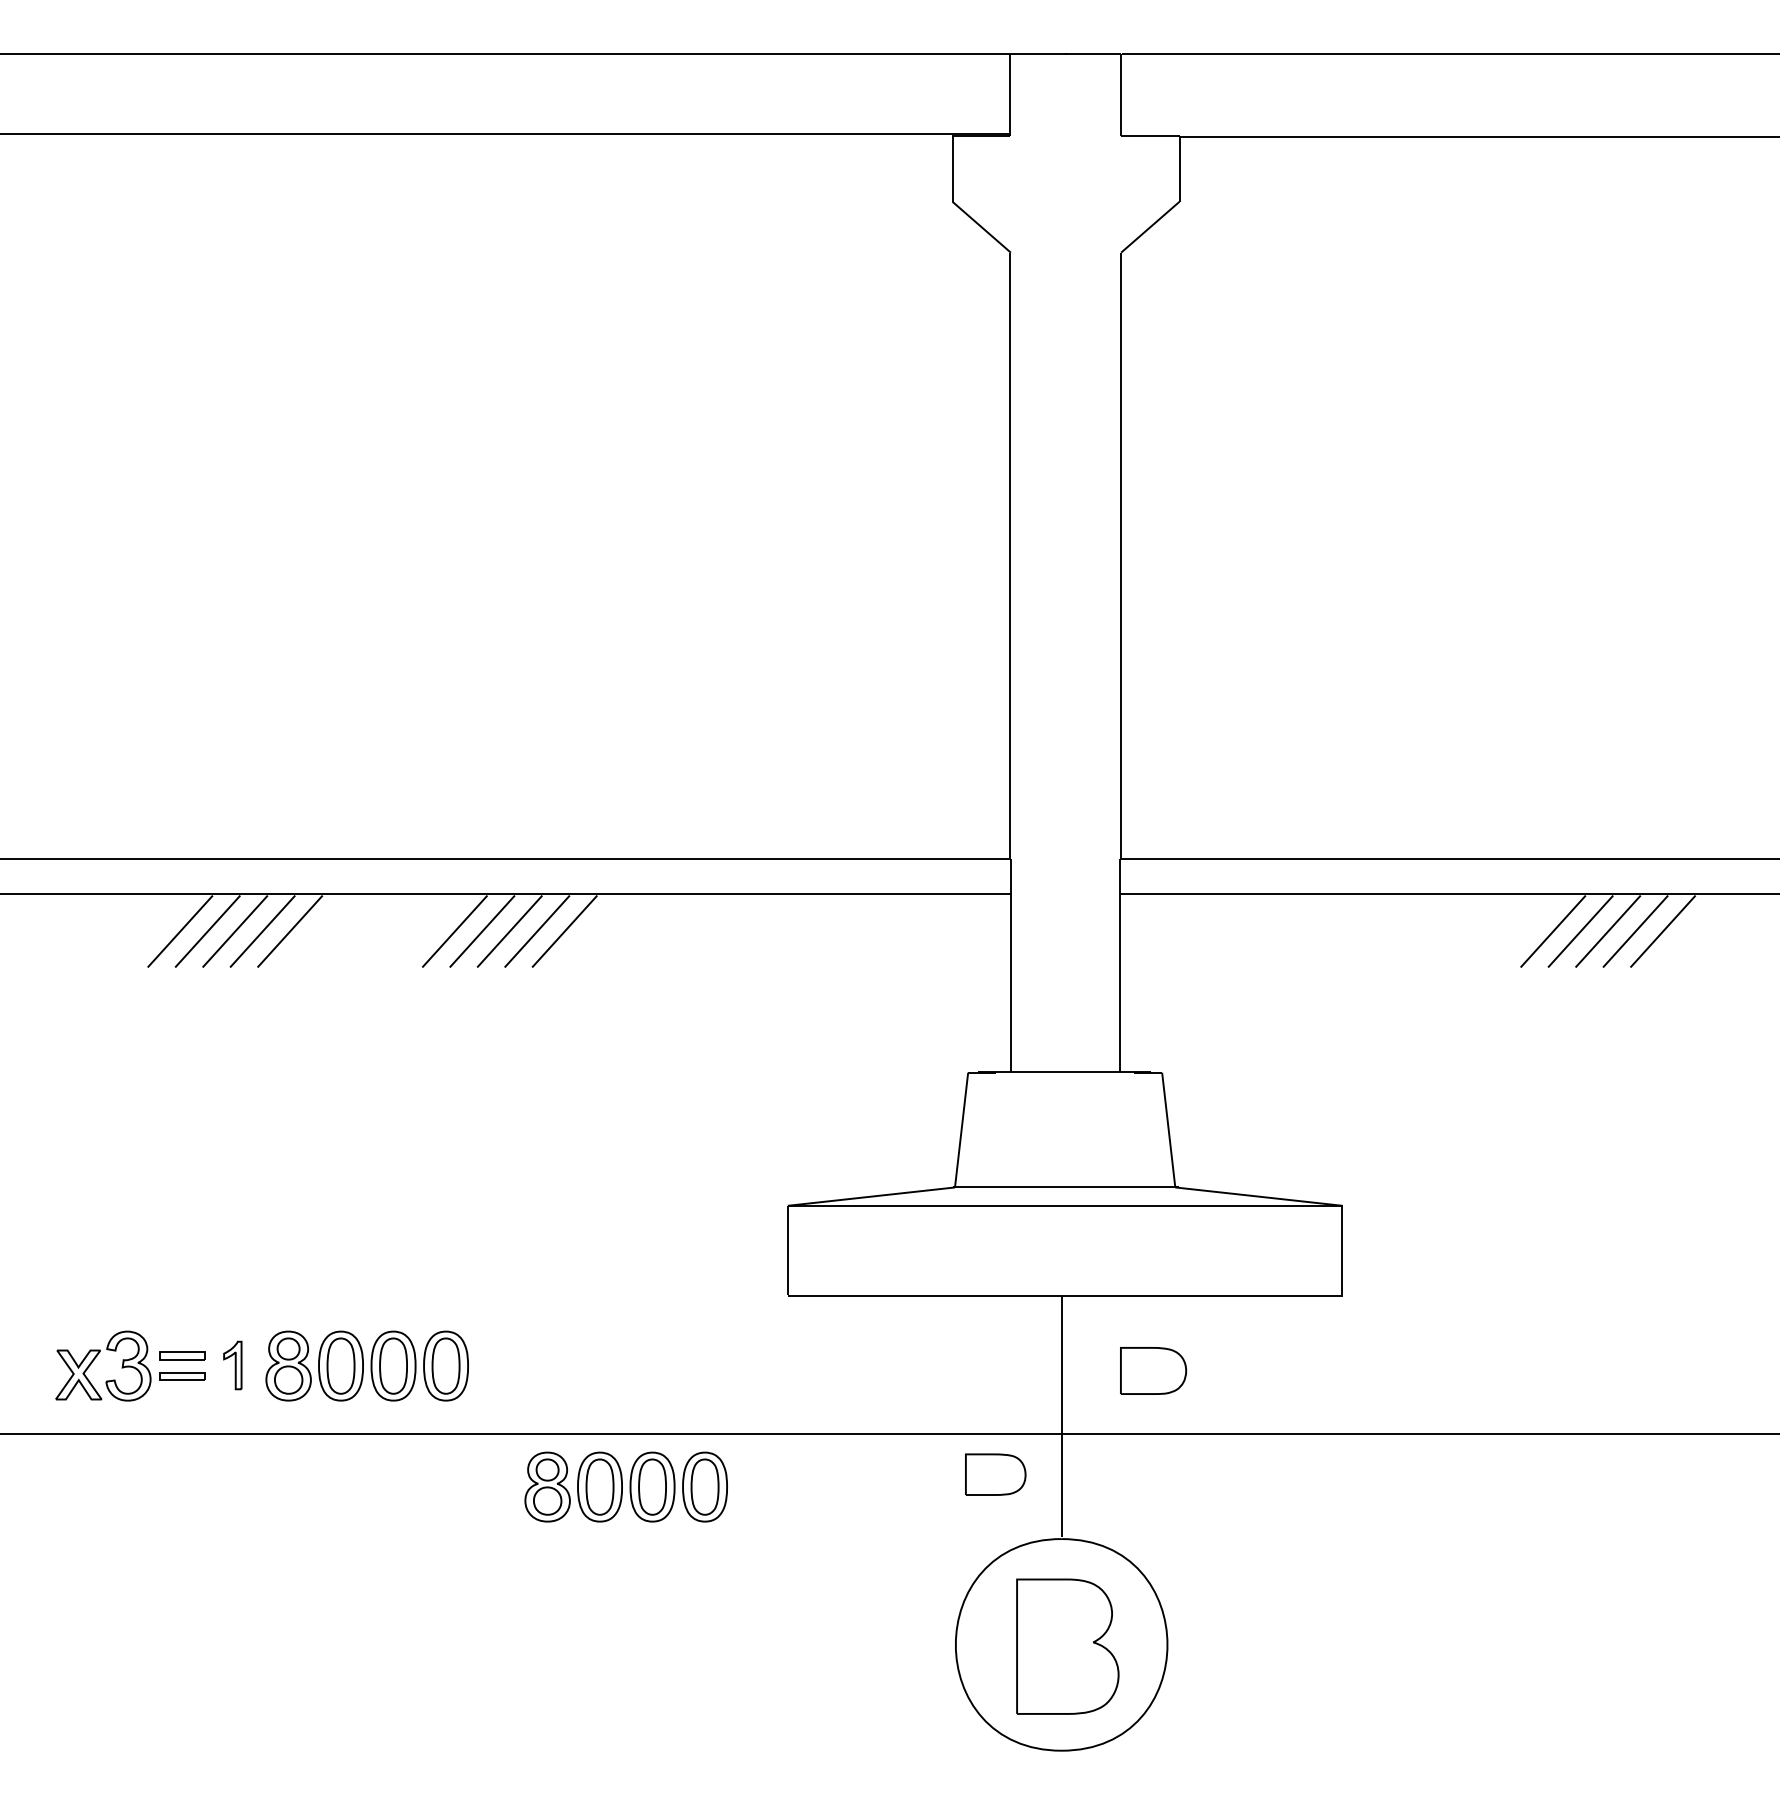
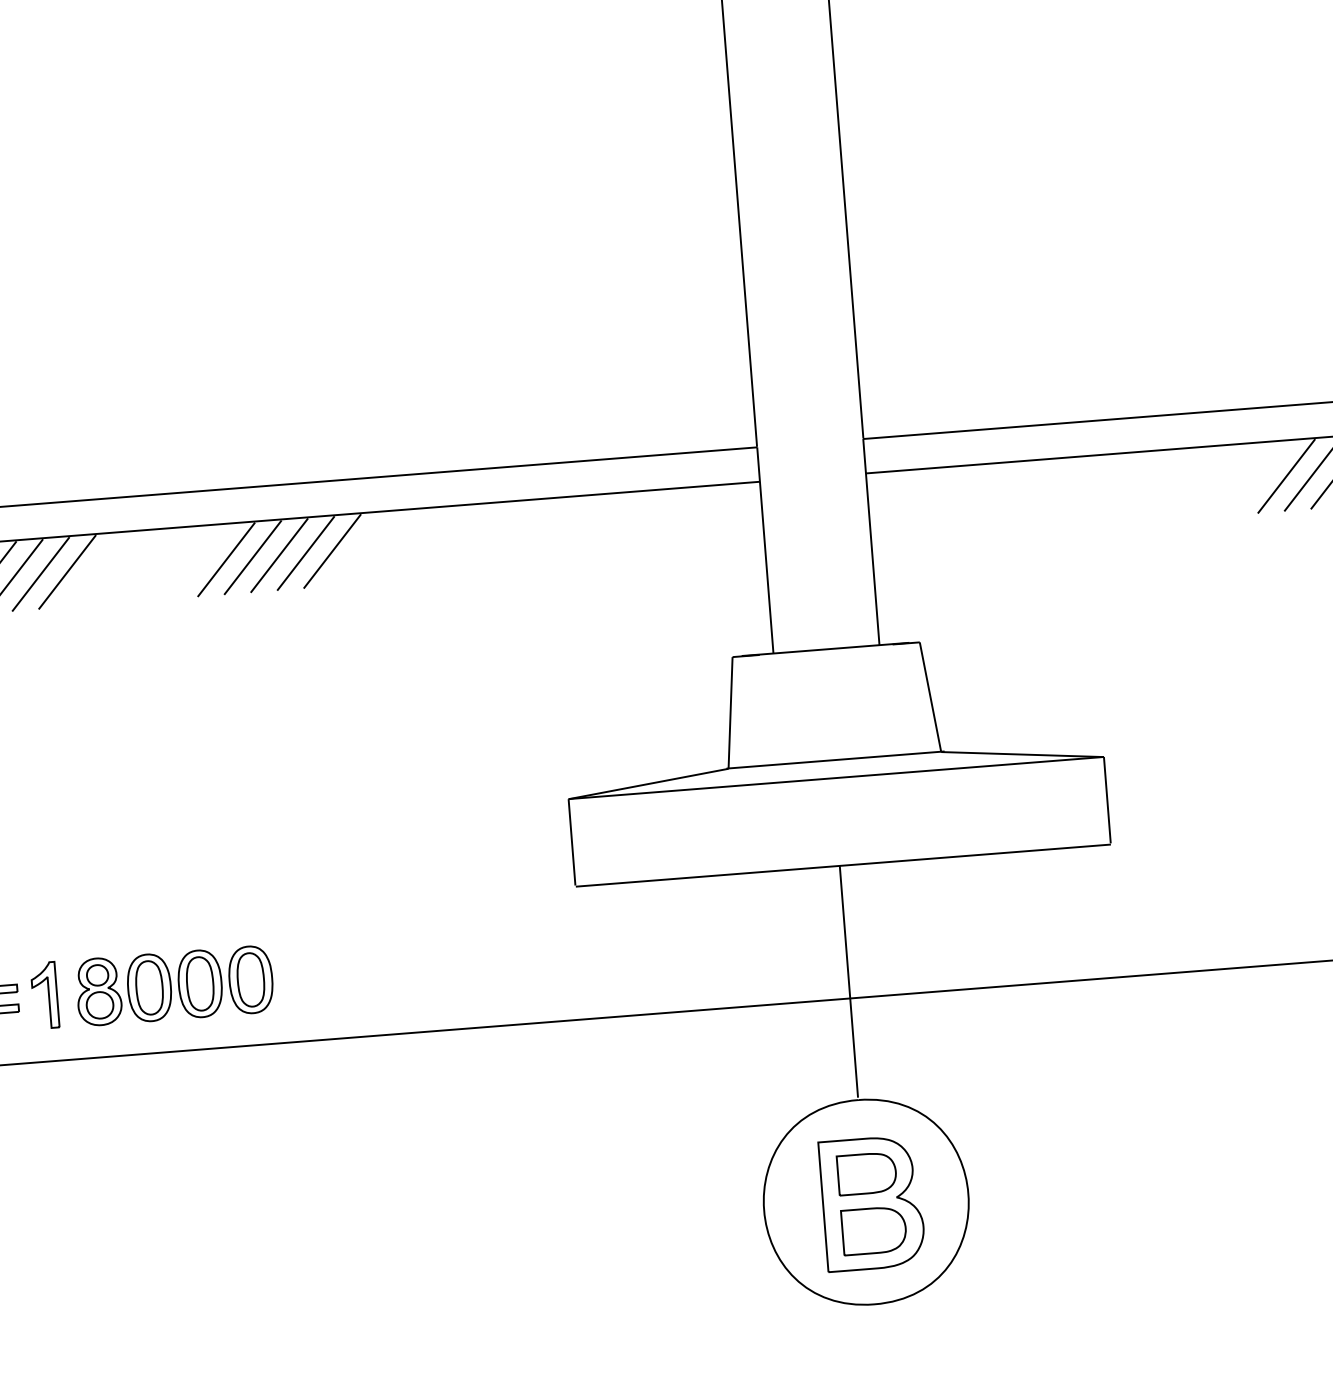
part: (232, 1365) -> (44, 995), size x1.43
part: (1153, 1370) -> (874, 1230), moved
part: (995, 1474) -> (866, 1173), moved
part: (625, 1486) -> (433, 1082), removed

